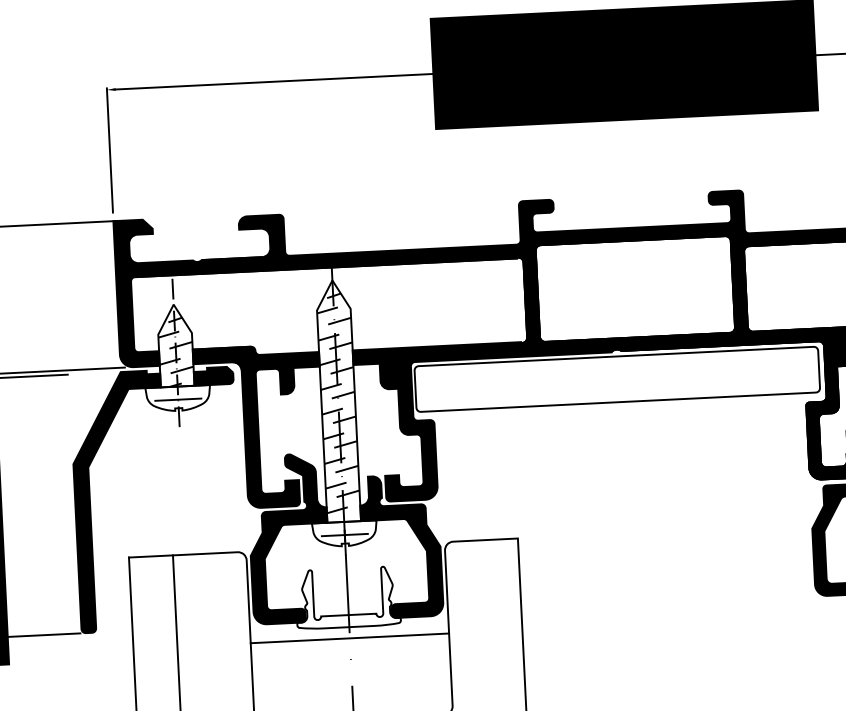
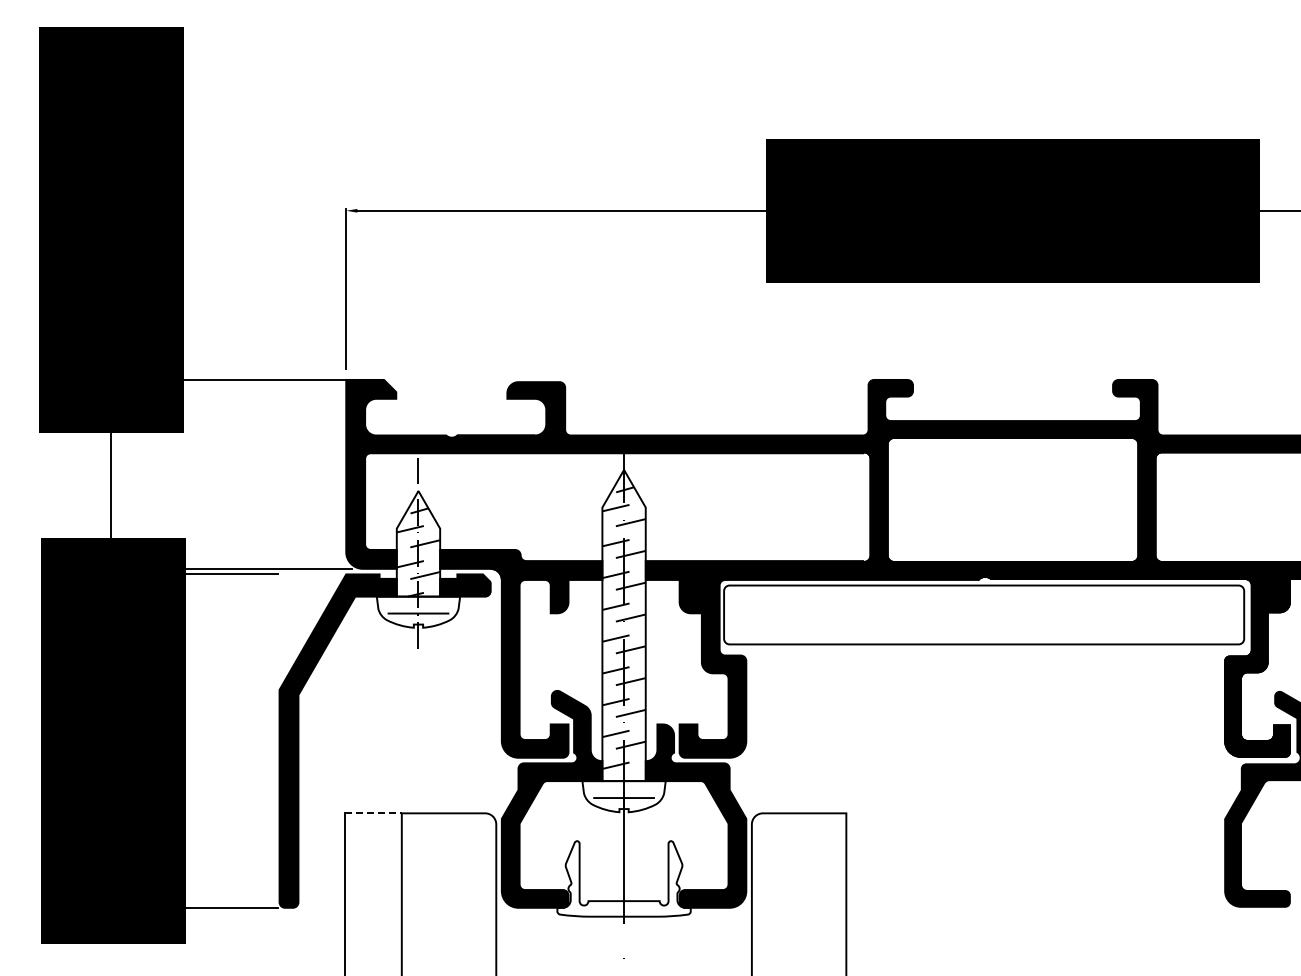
line: (151, 556) -> (373, 813), solid -> dashed
line: (349, 638) -> (623, 931), removed

